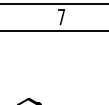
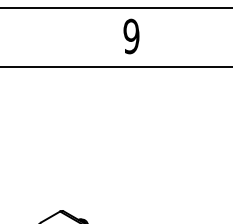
text: (61, 16) -> (131, 35), 7 -> 9

